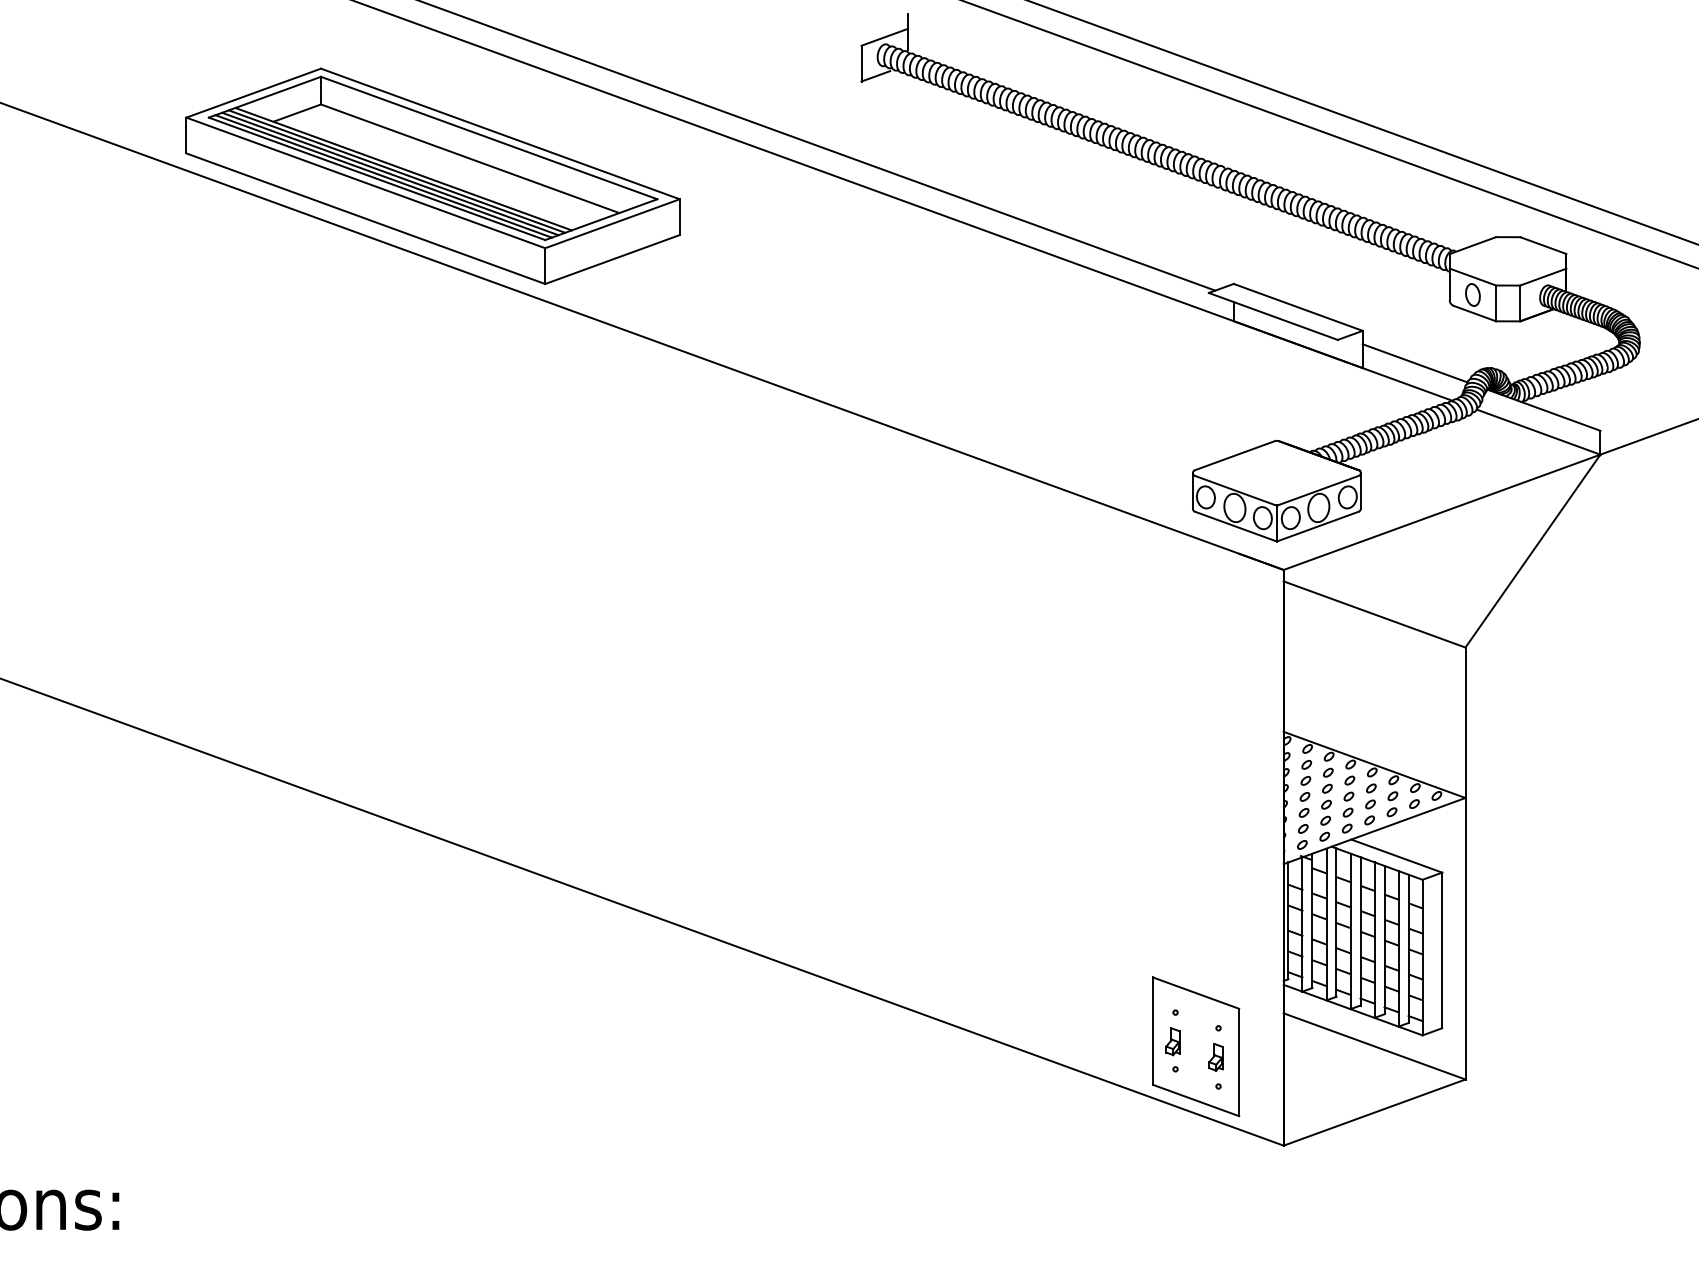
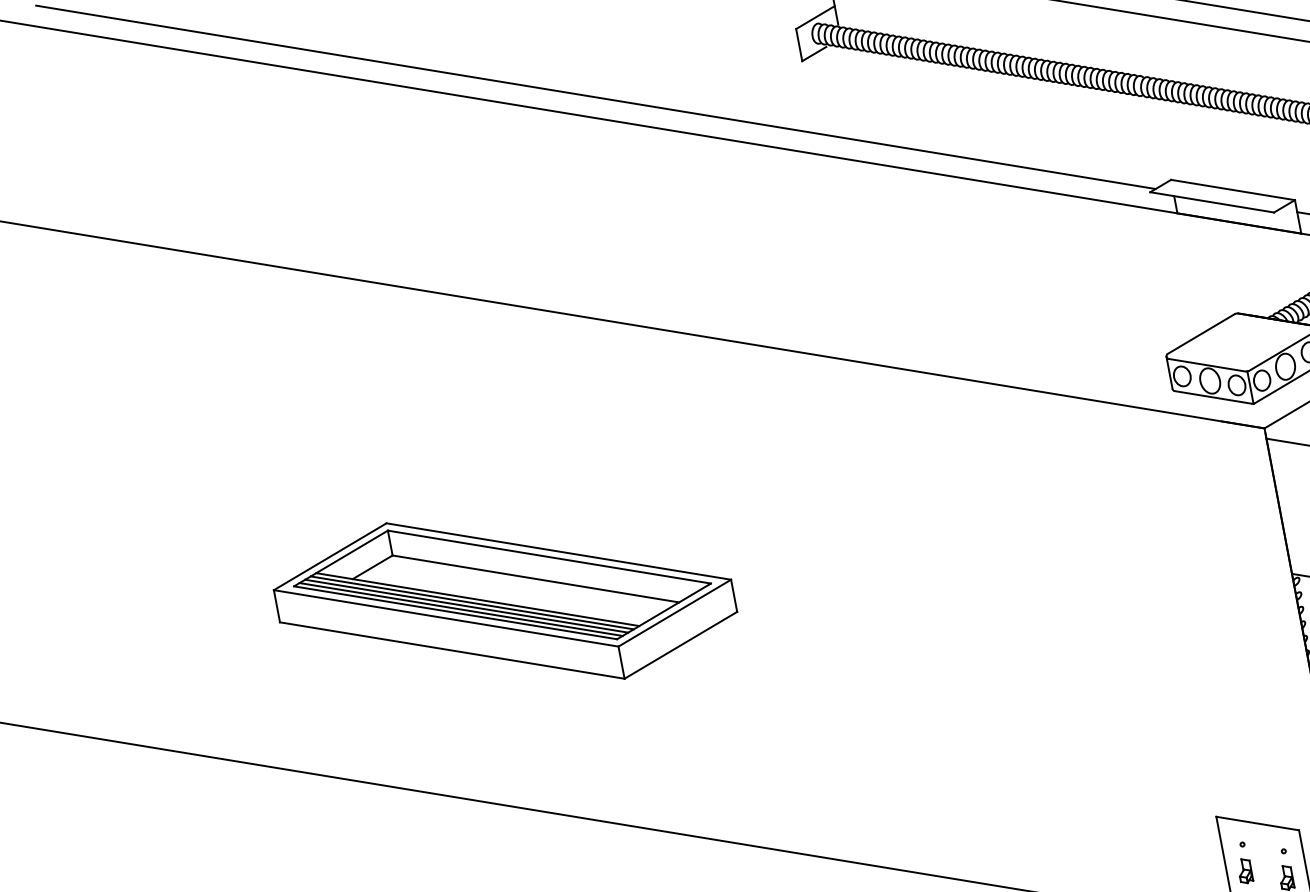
part: (432, 176) -> (505, 601), moved

